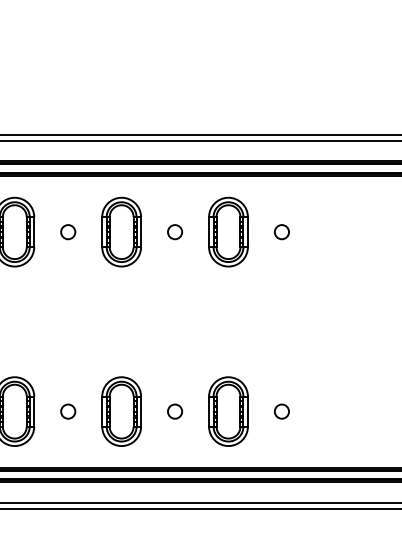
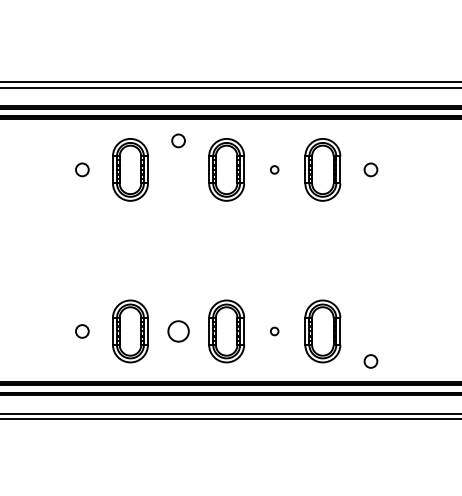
circle: (68, 231) -> (178, 140), moved
circle: (174, 231) -> (274, 169), size x0.6
circle: (68, 411) -> (178, 331), size x1.6
circle: (174, 411) -> (274, 331), size x0.6
circle: (281, 411) -> (370, 361), moved

